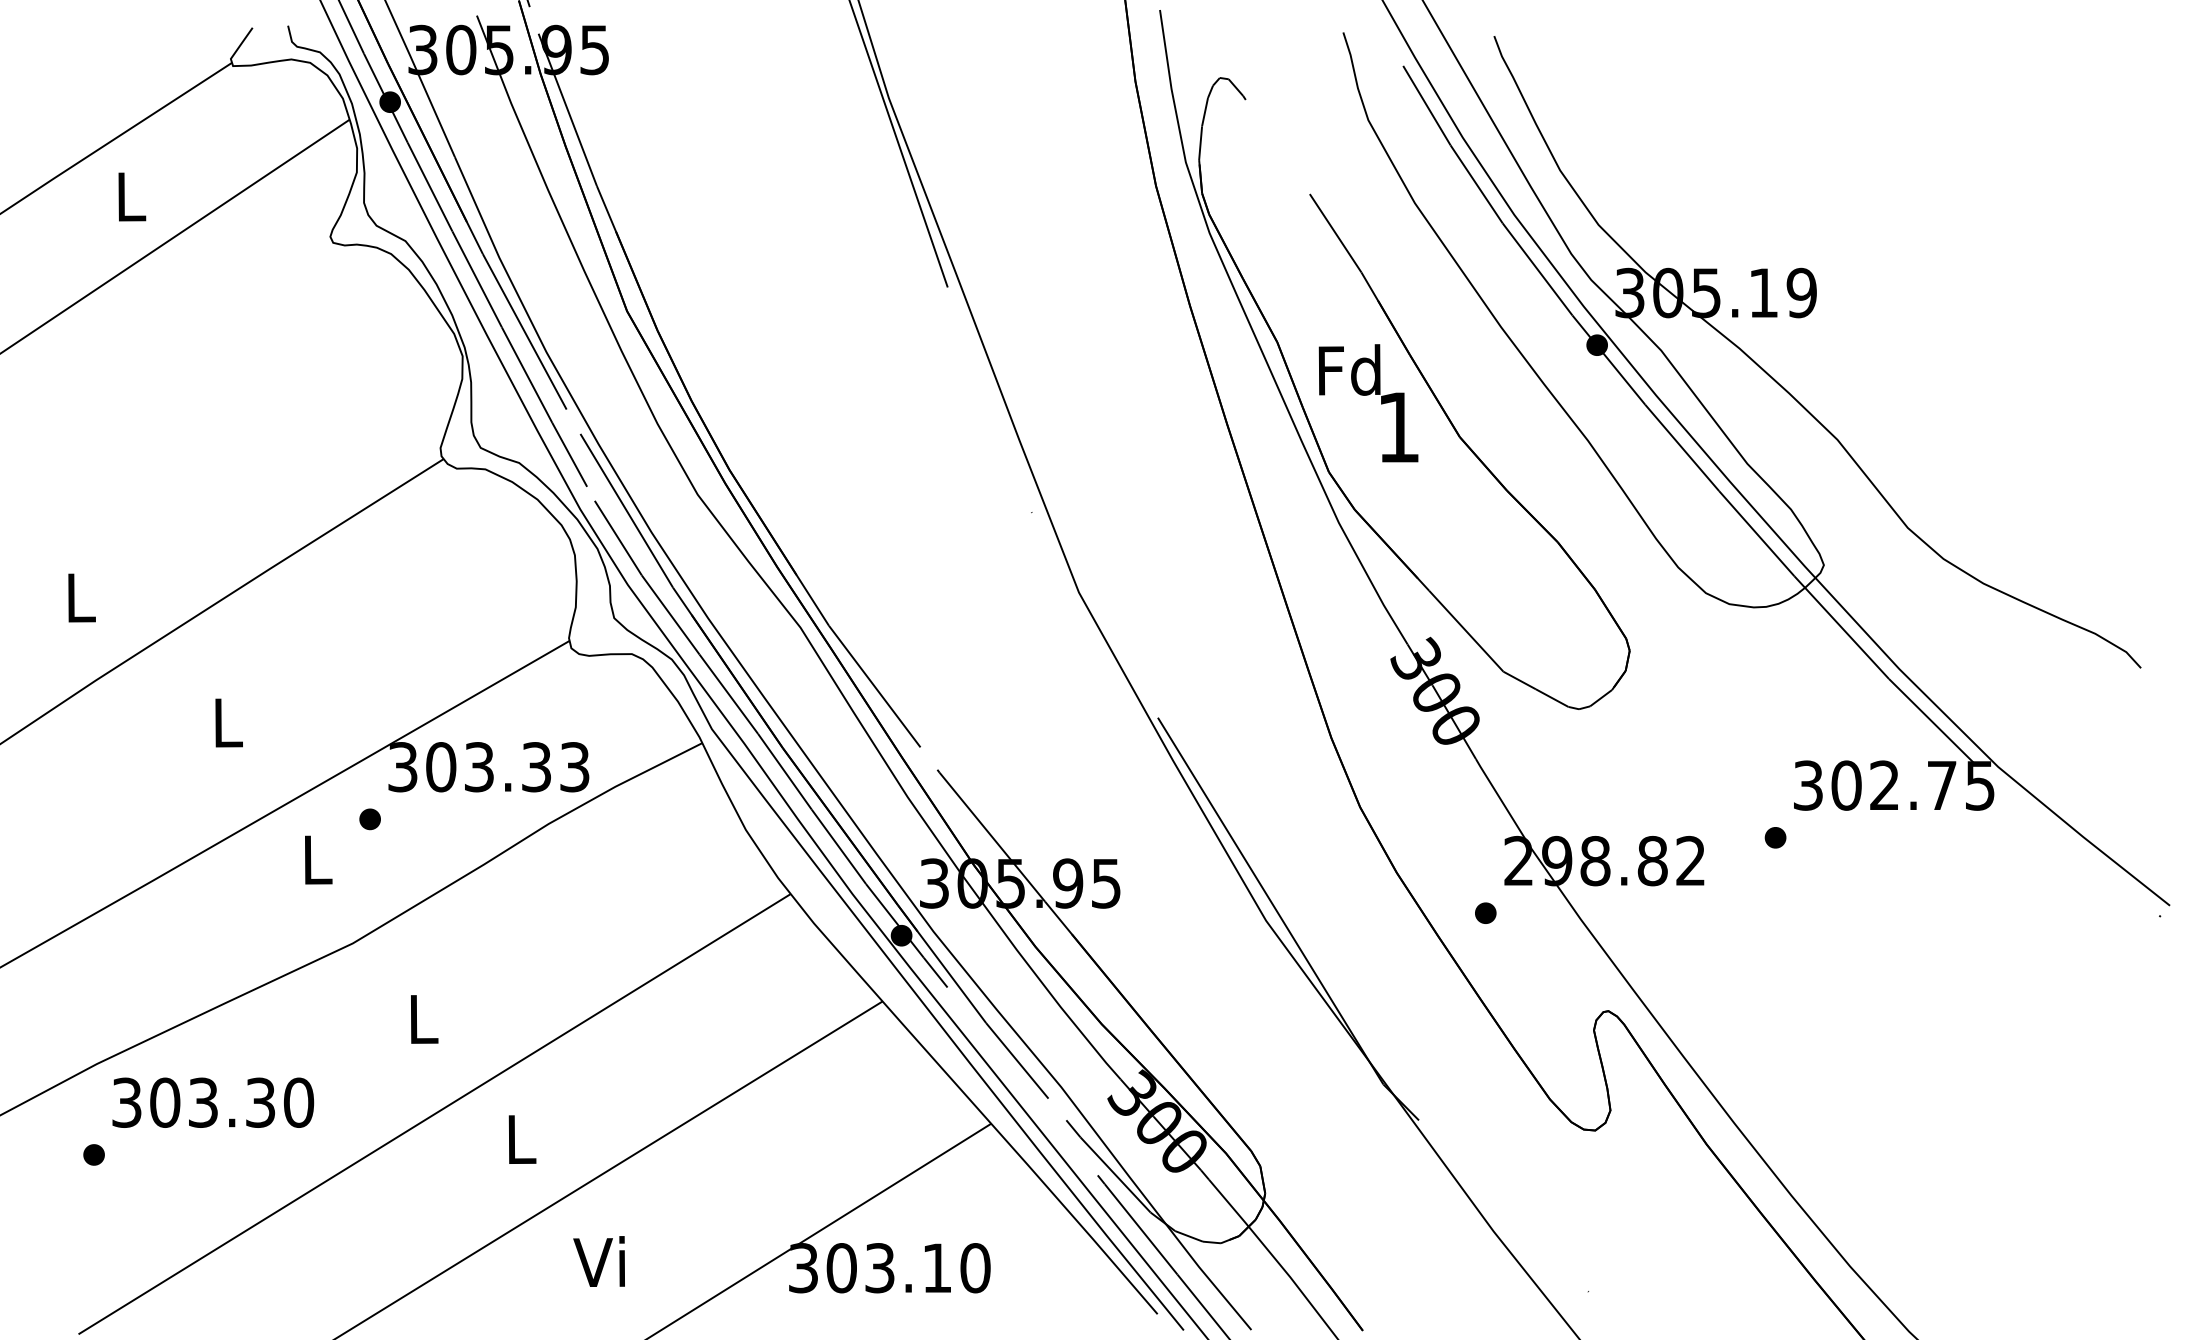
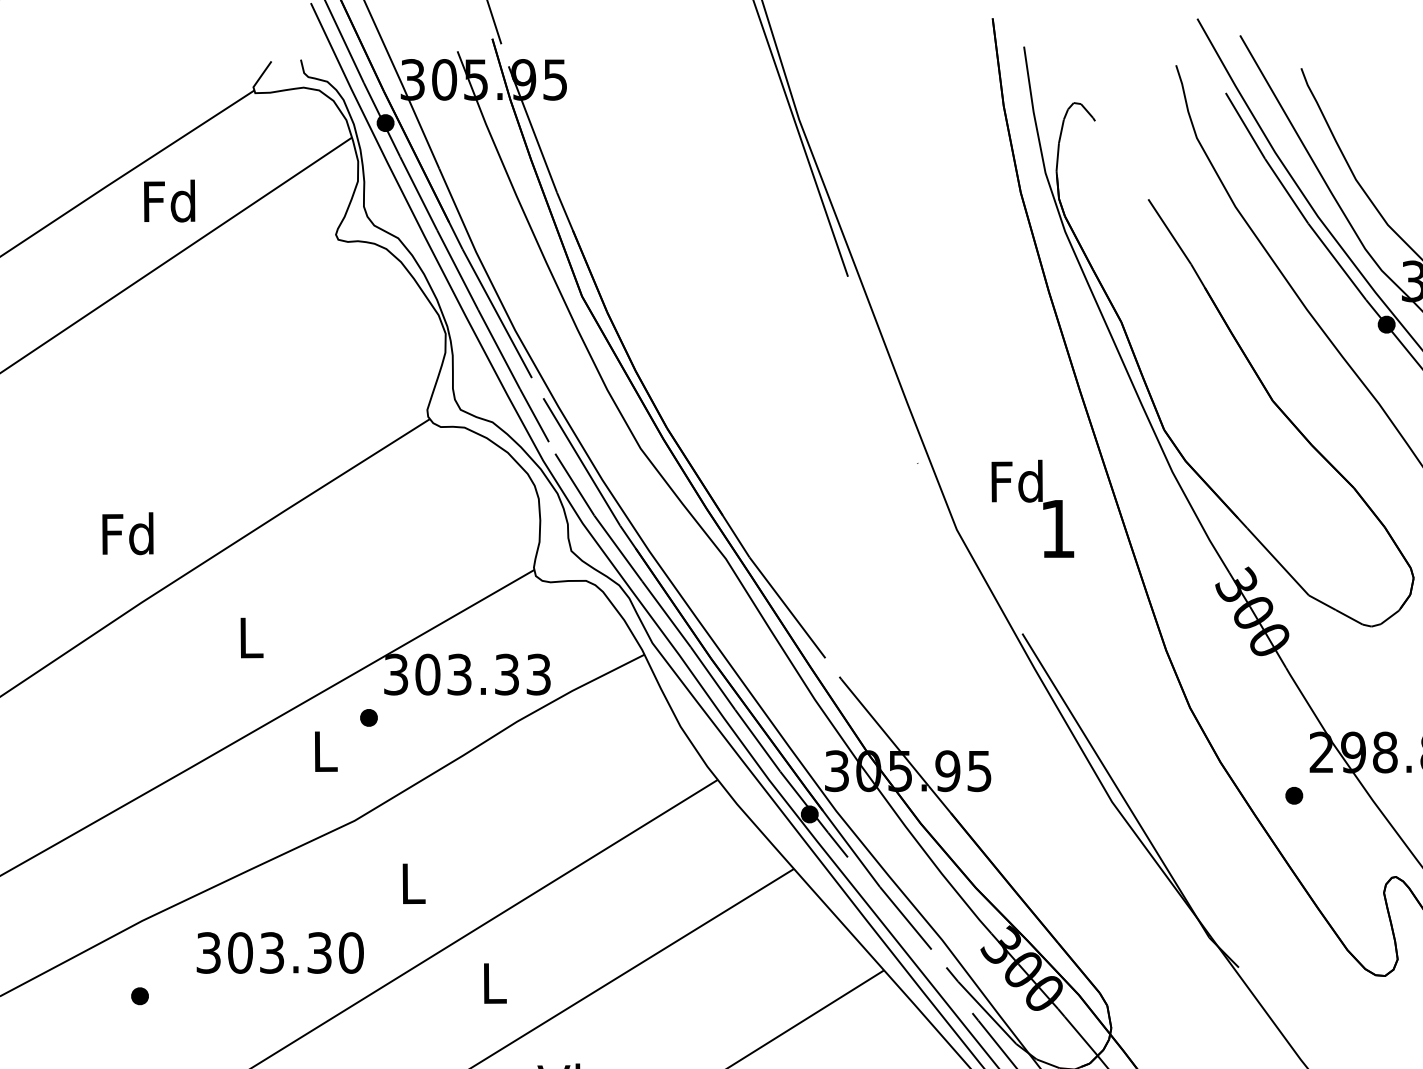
text: (129, 196) -> (169, 201), L -> Fd
text: (1368, 403) -> (1032, 509), moved
text: (79, 597) -> (127, 533), L -> Fd
text: (213, 1102) -> (280, 952), moved

